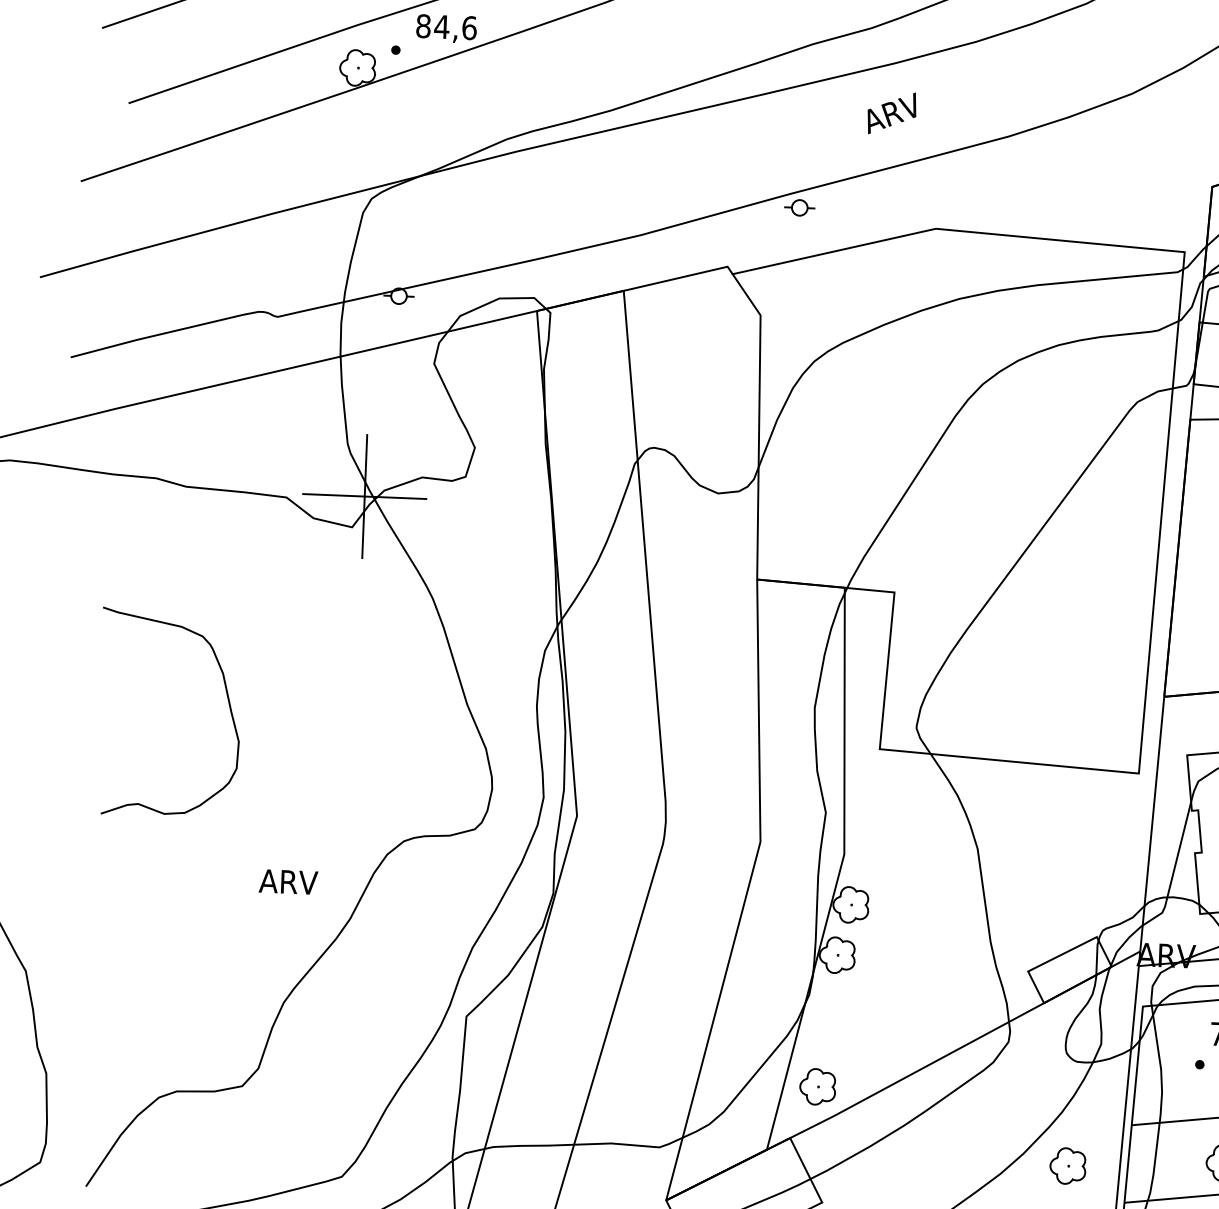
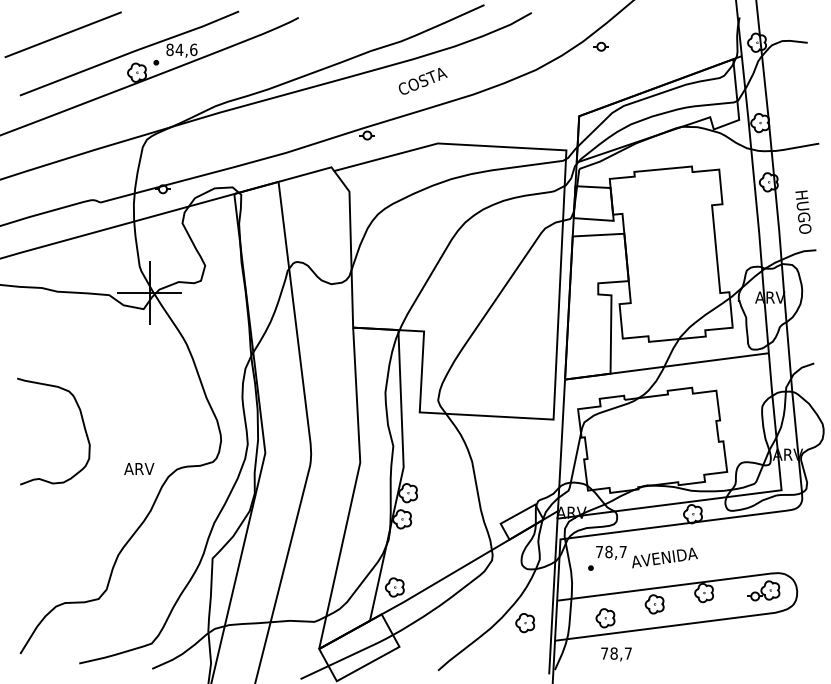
text: (910, 107) -> (422, 81), ARV -> COSTA
curve: (226, 699) -> (82, 423), moved
text: (289, 881) -> (139, 468), moved

